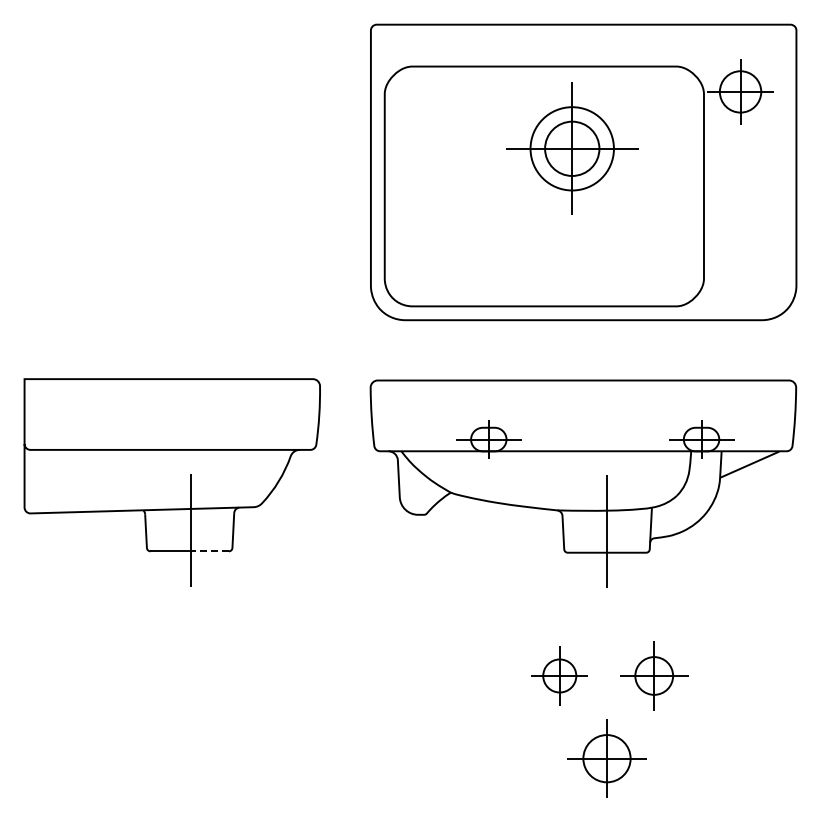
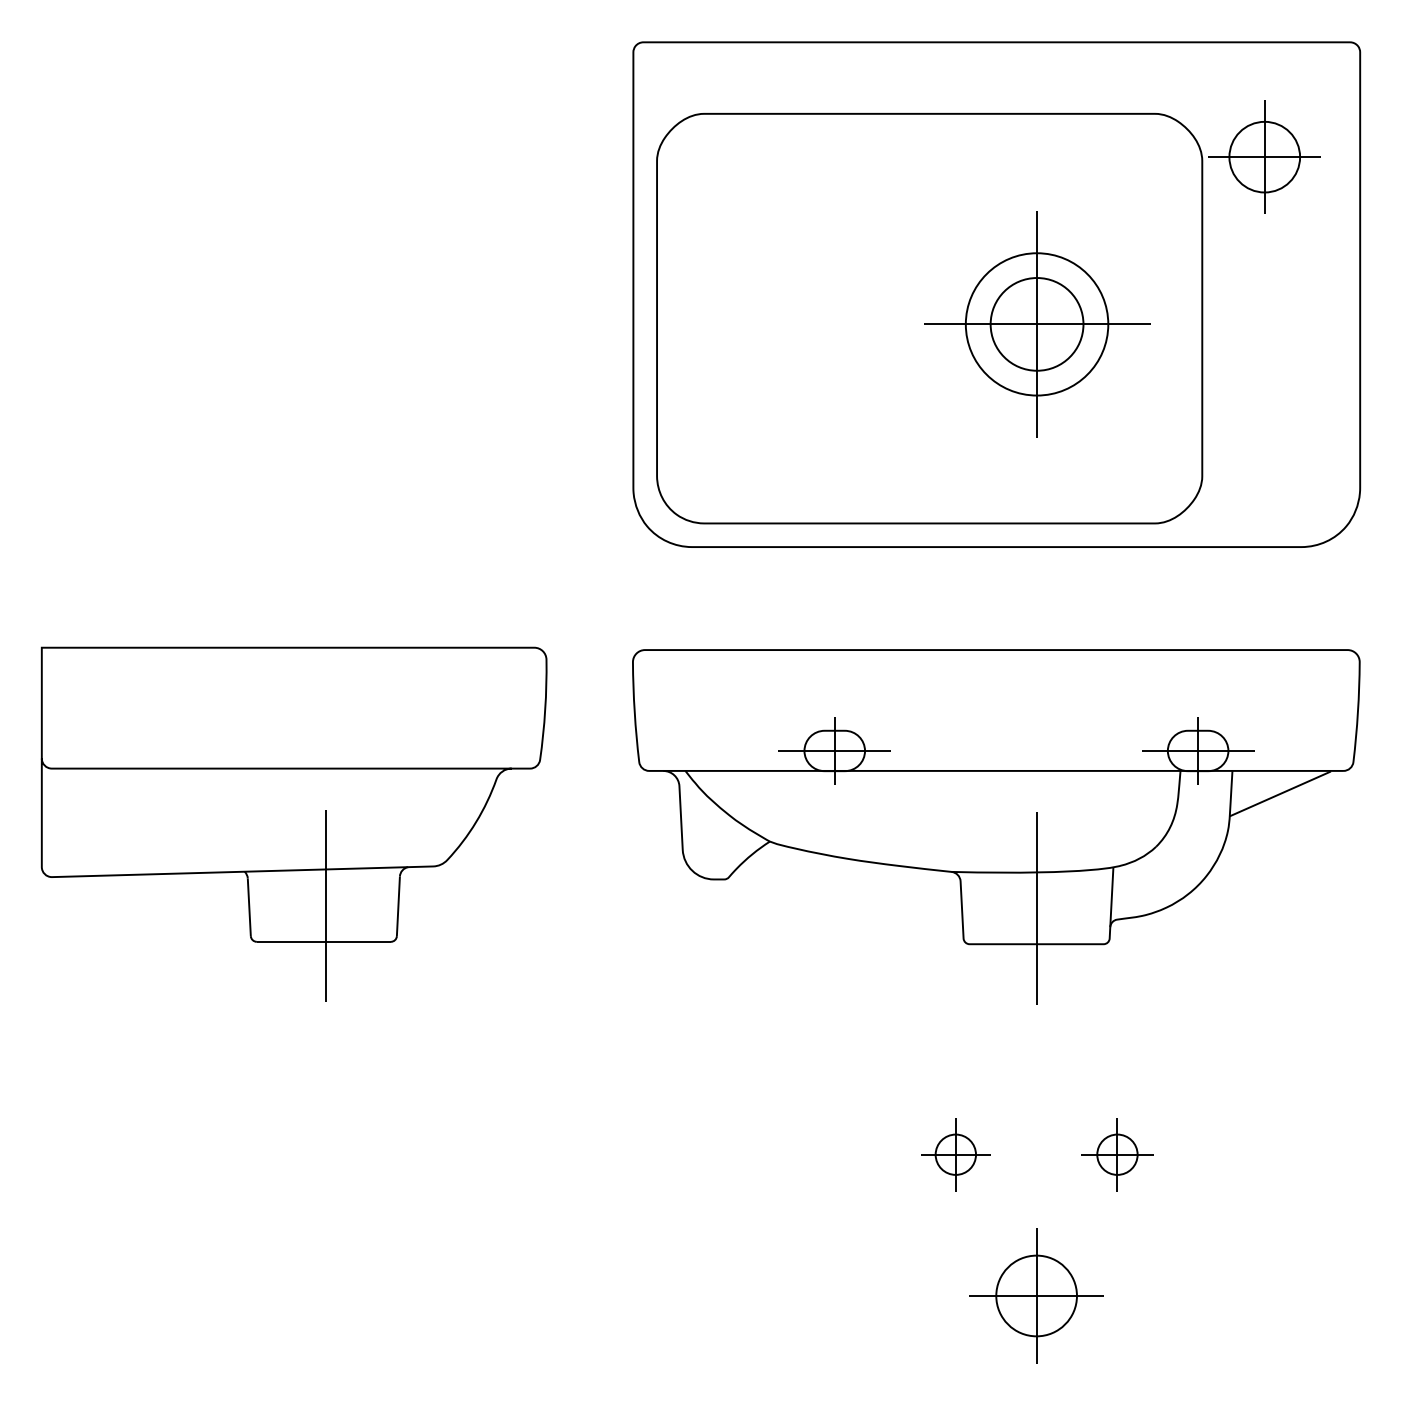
part: (572, 148) -> (1037, 323), moved
line: (209, 551) -> (357, 942), dashed -> solid
part: (559, 675) -> (955, 1153), size x0.71
part: (654, 675) -> (1117, 1153), size x0.62

